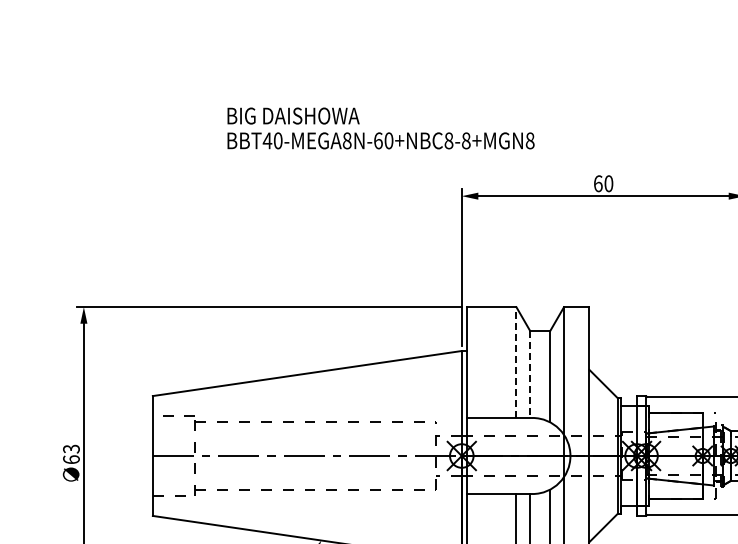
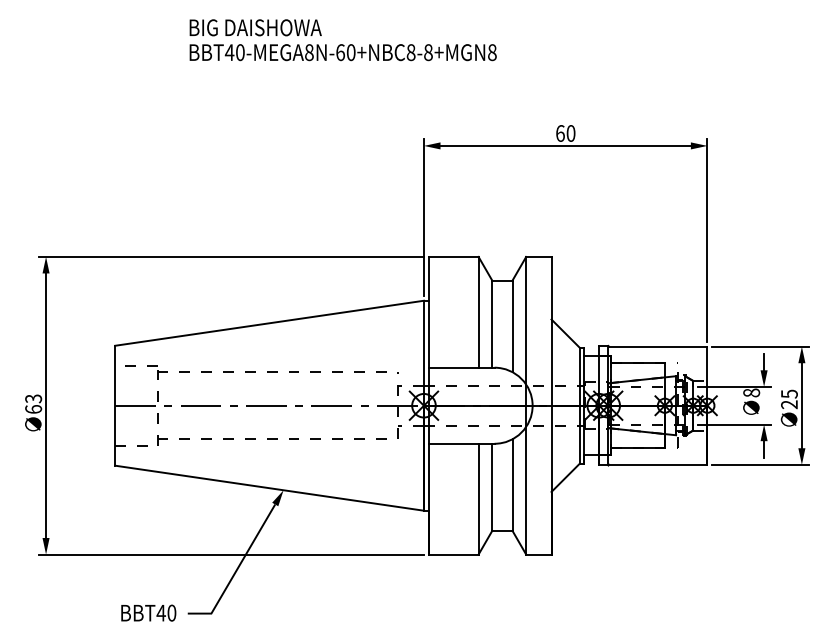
text: (380, 128) -> (342, 40), moved
line: (516, 361) -> (478, 311), dashed -> solid
line: (530, 374) -> (492, 324), dashed -> solid

